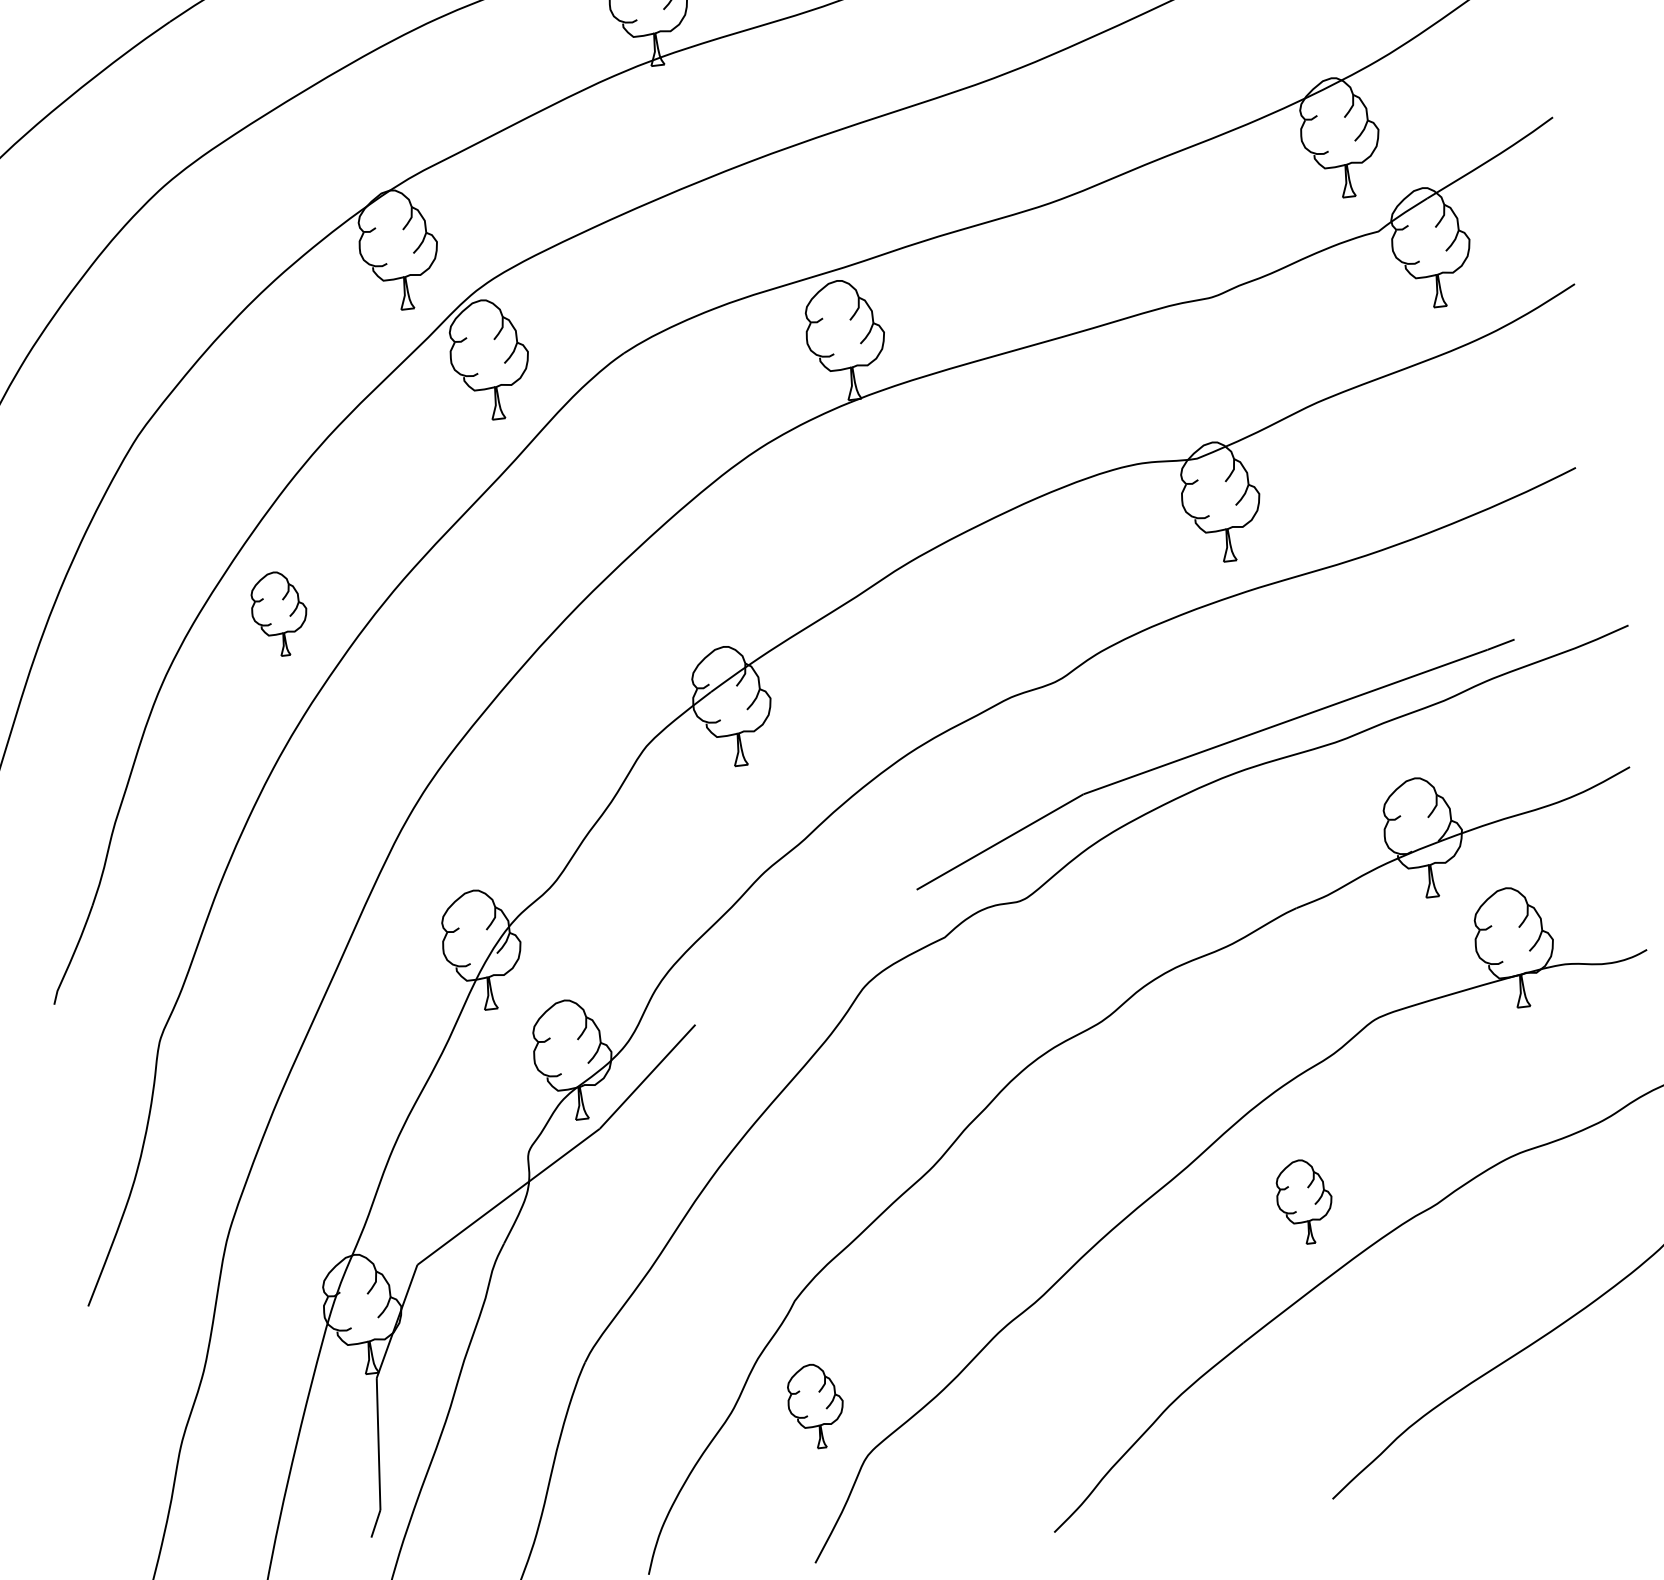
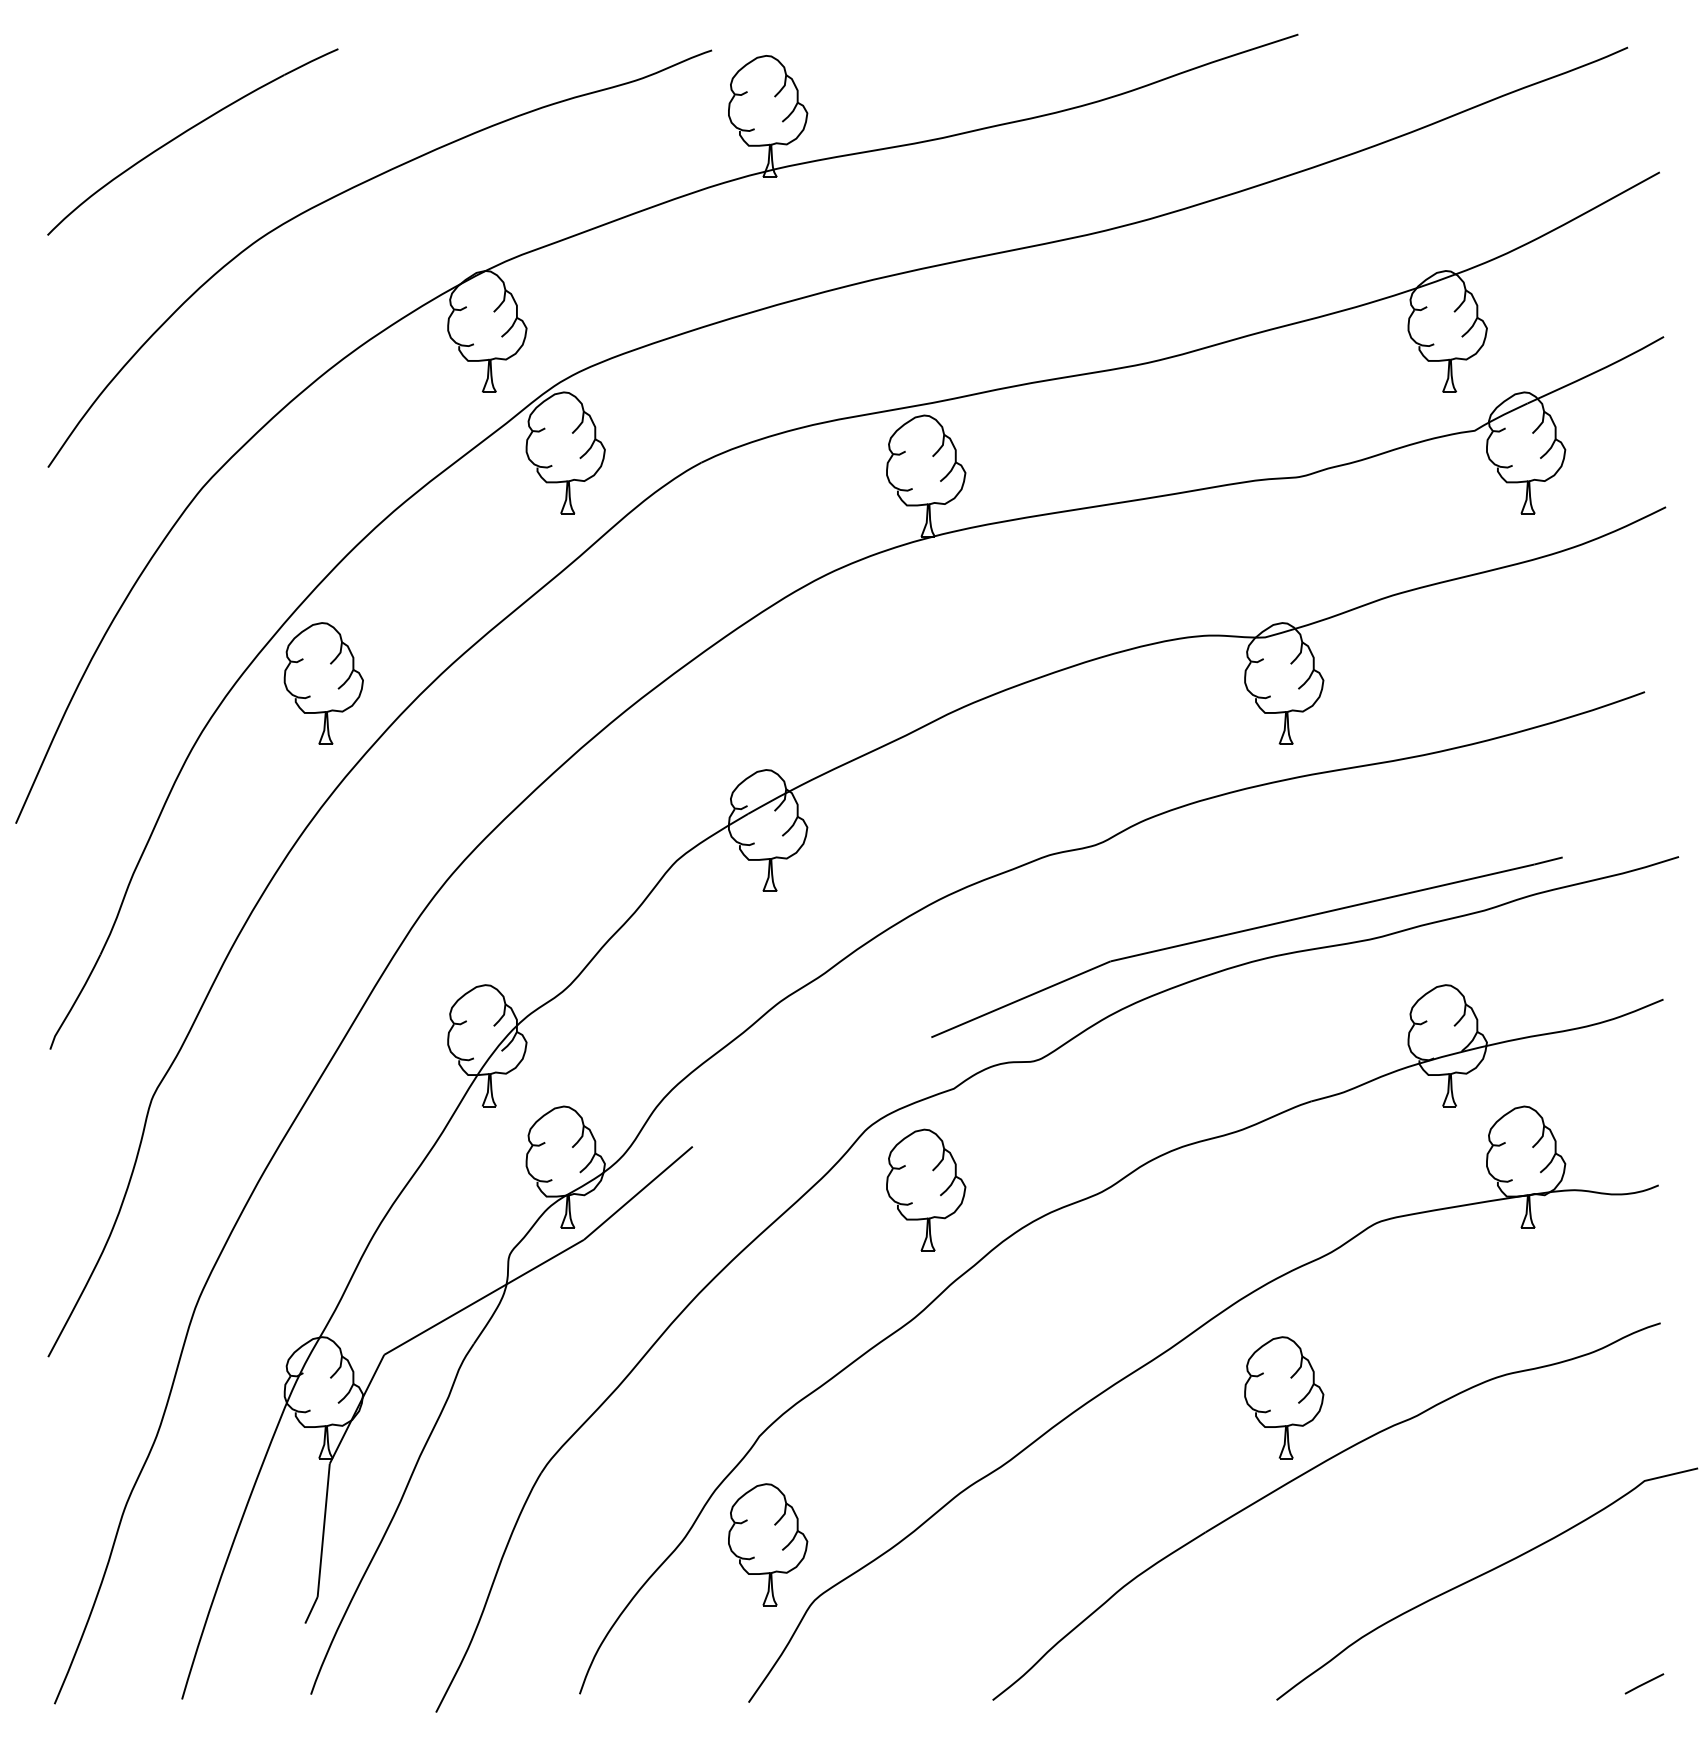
part: (279, 613) -> (323, 683), size x1.43
part: (929, 1039) -> (926, 1189), added
part: (1304, 1201) -> (1284, 1397), size x1.43
part: (816, 1405) -> (768, 1544), size x1.43

